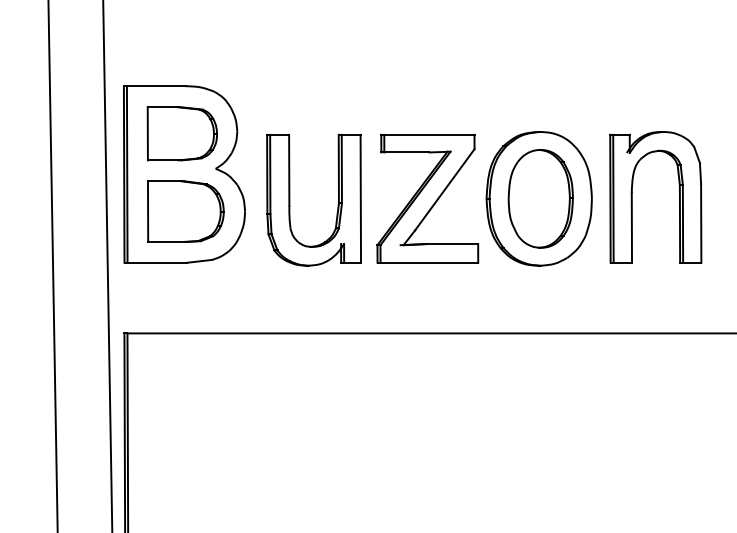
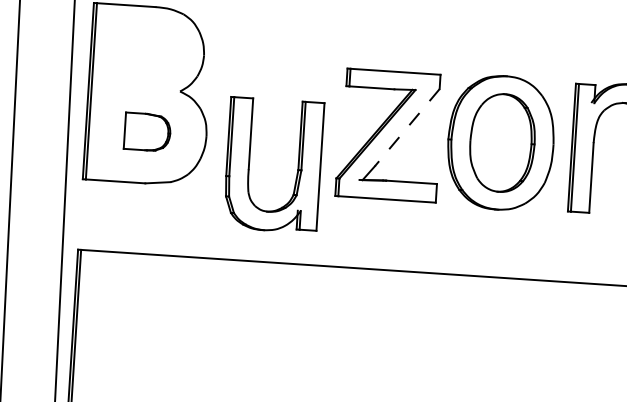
part: (181, 133) -> (148, 54), removed
line: (444, 190) -> (406, 128), solid -> dashed
part: (290, 200) -> (250, 164), moved
part: (185, 211) -> (147, 132), size x0.6

